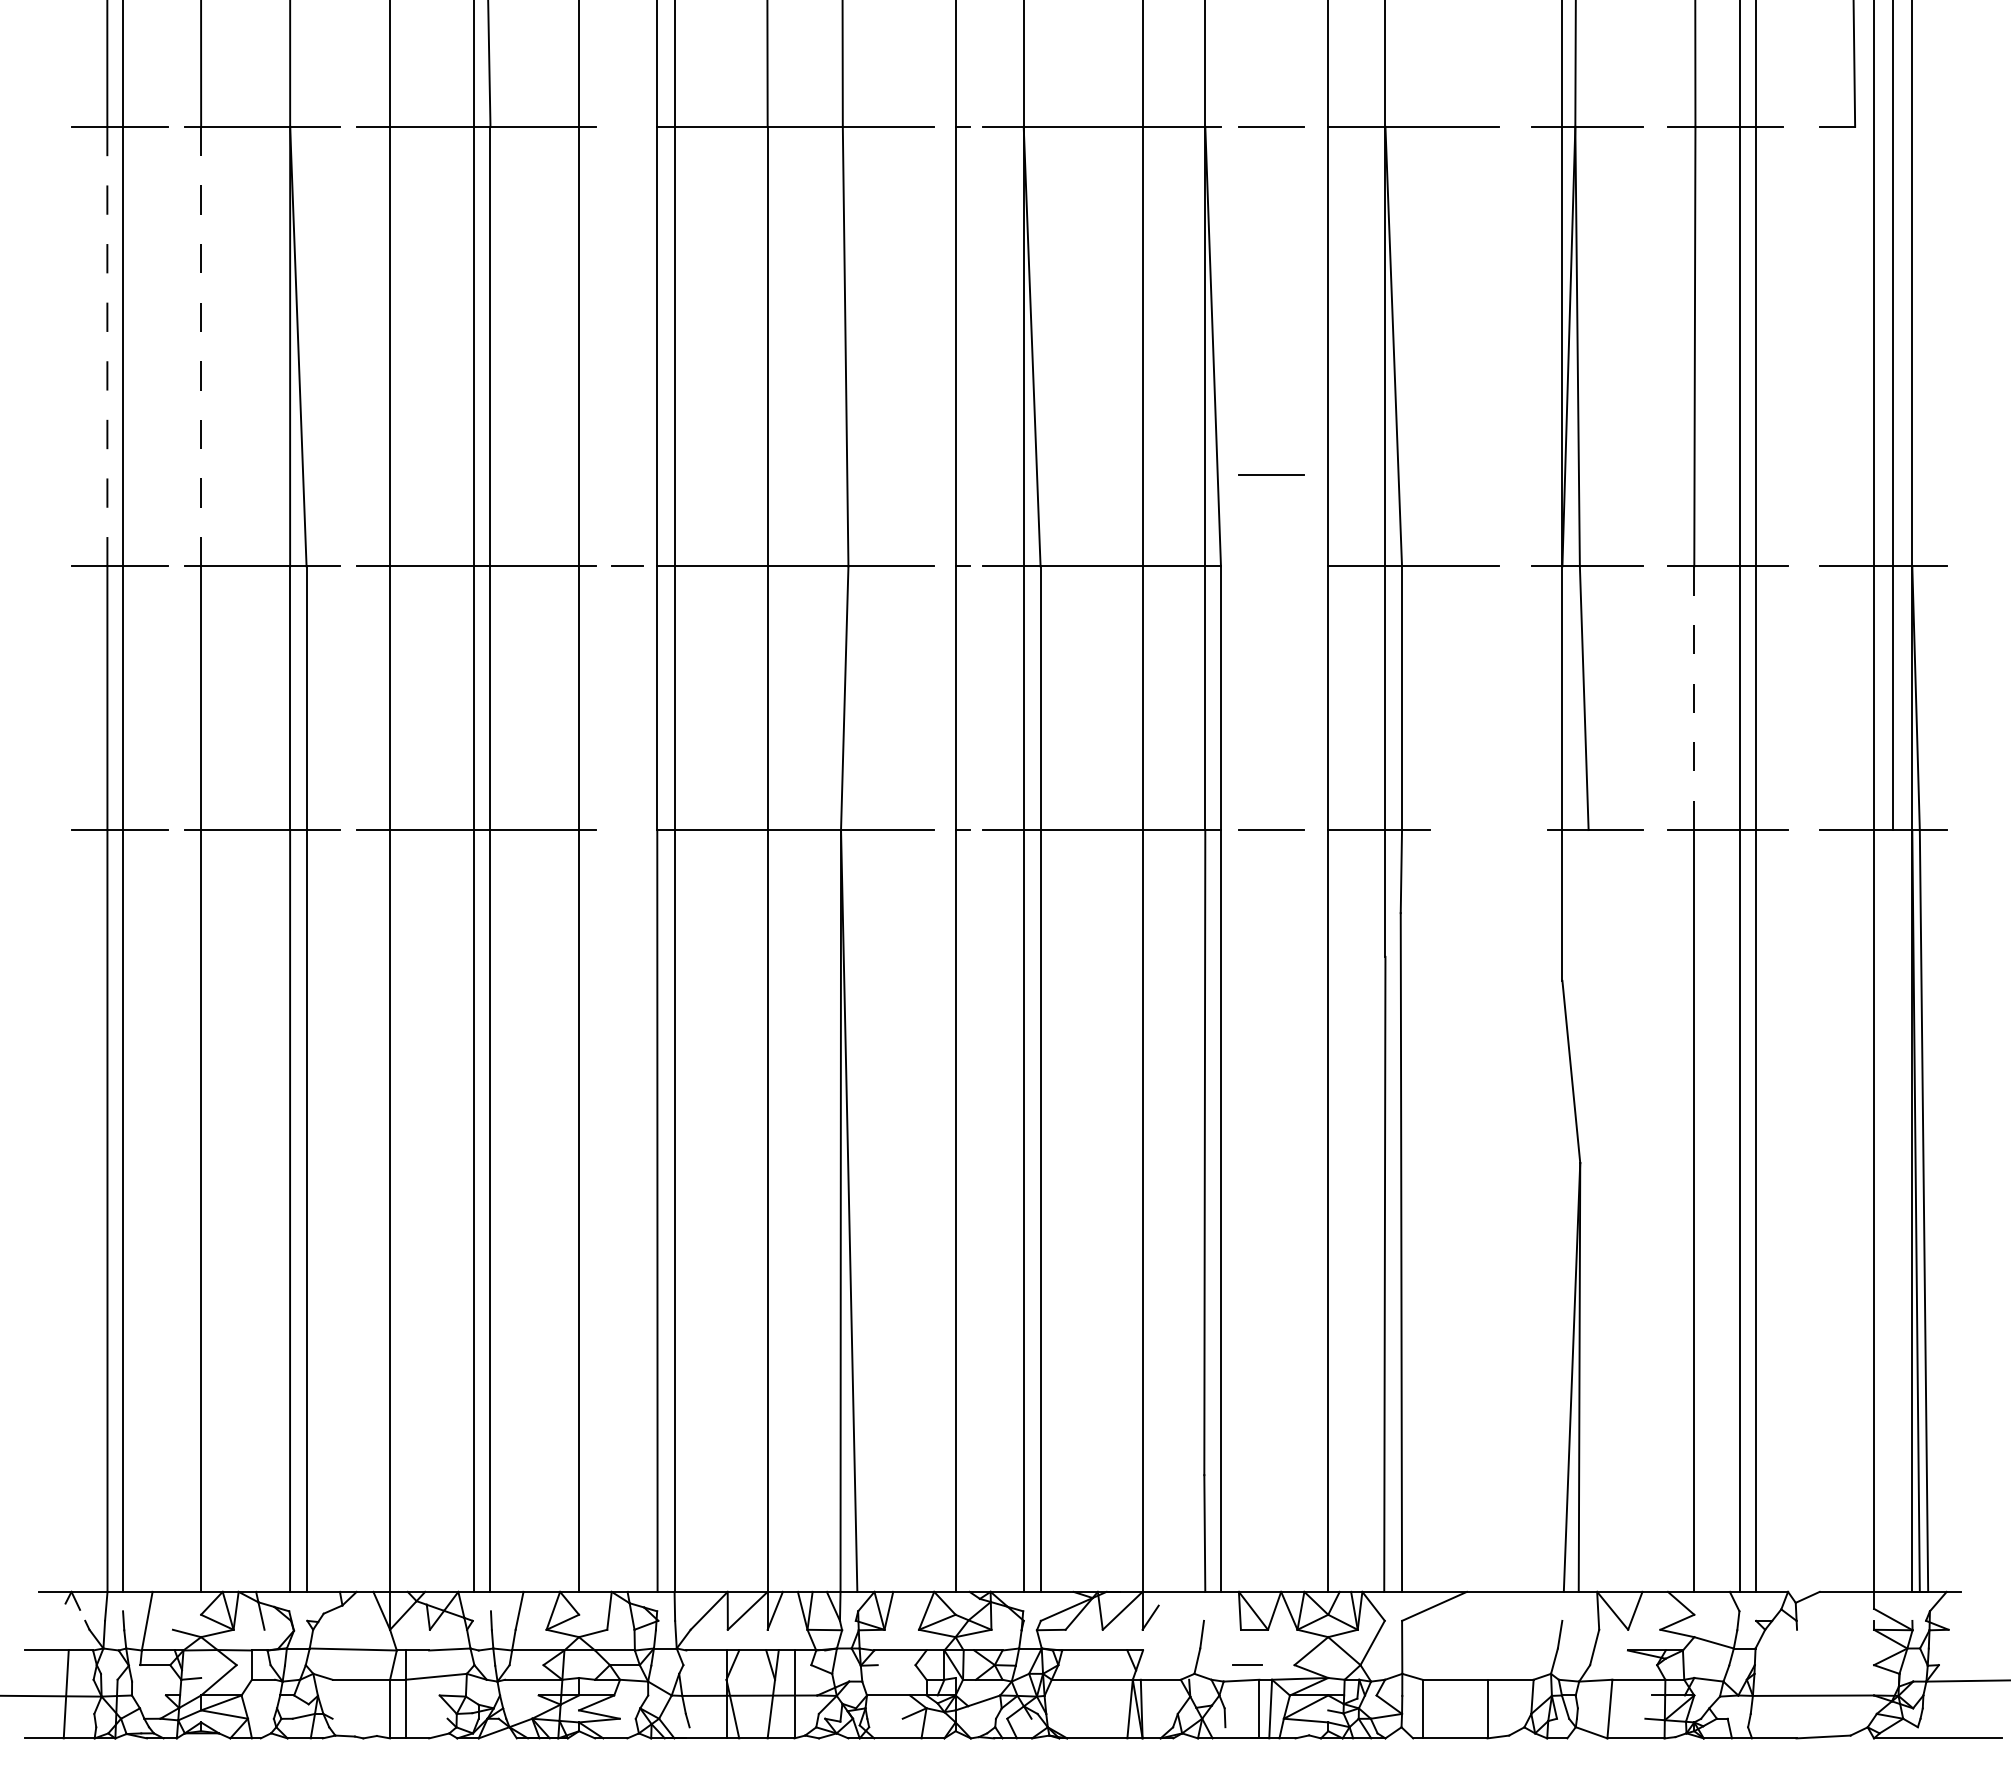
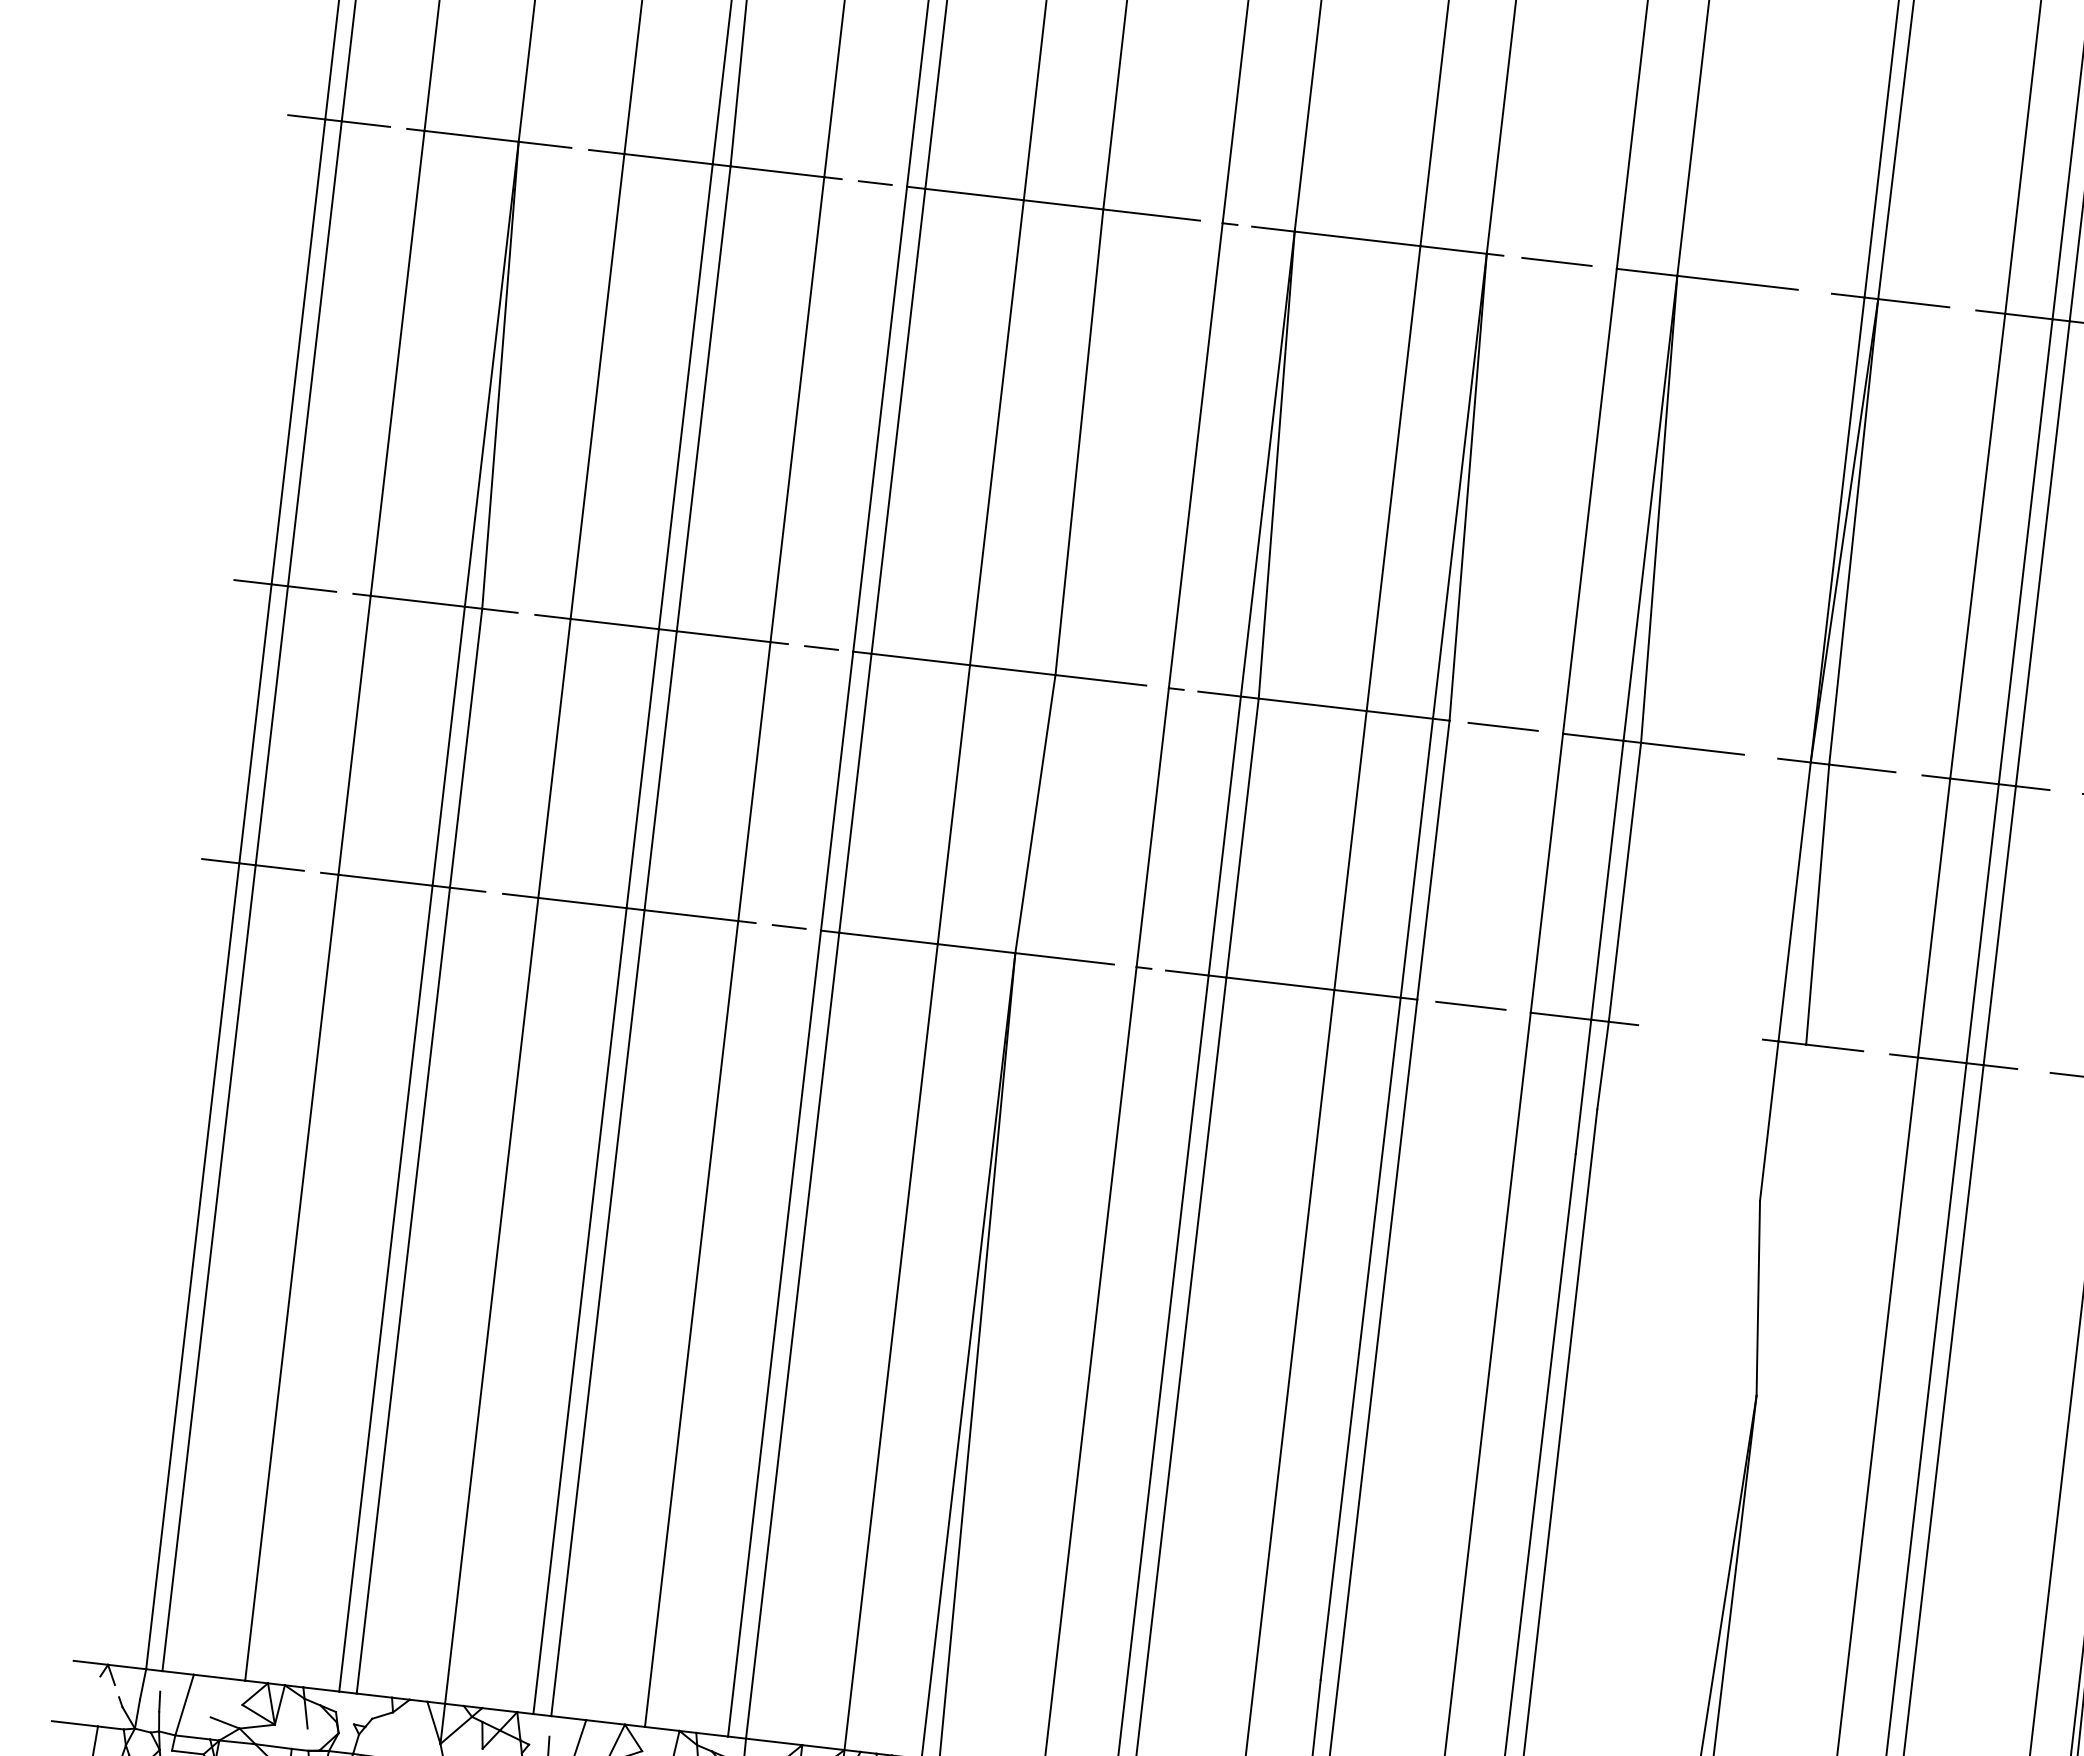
line: (627, 126) -> (875, 182), added
line: (107, 346) -> (298, 351), dashed -> solid
line: (201, 346) -> (398, 363), dashed -> solid
line: (1271, 474) -> (1503, 725), moved
line: (1694, 698) -> (1934, 918), dashed -> solid
line: (626, 830) -> (788, 927), added

